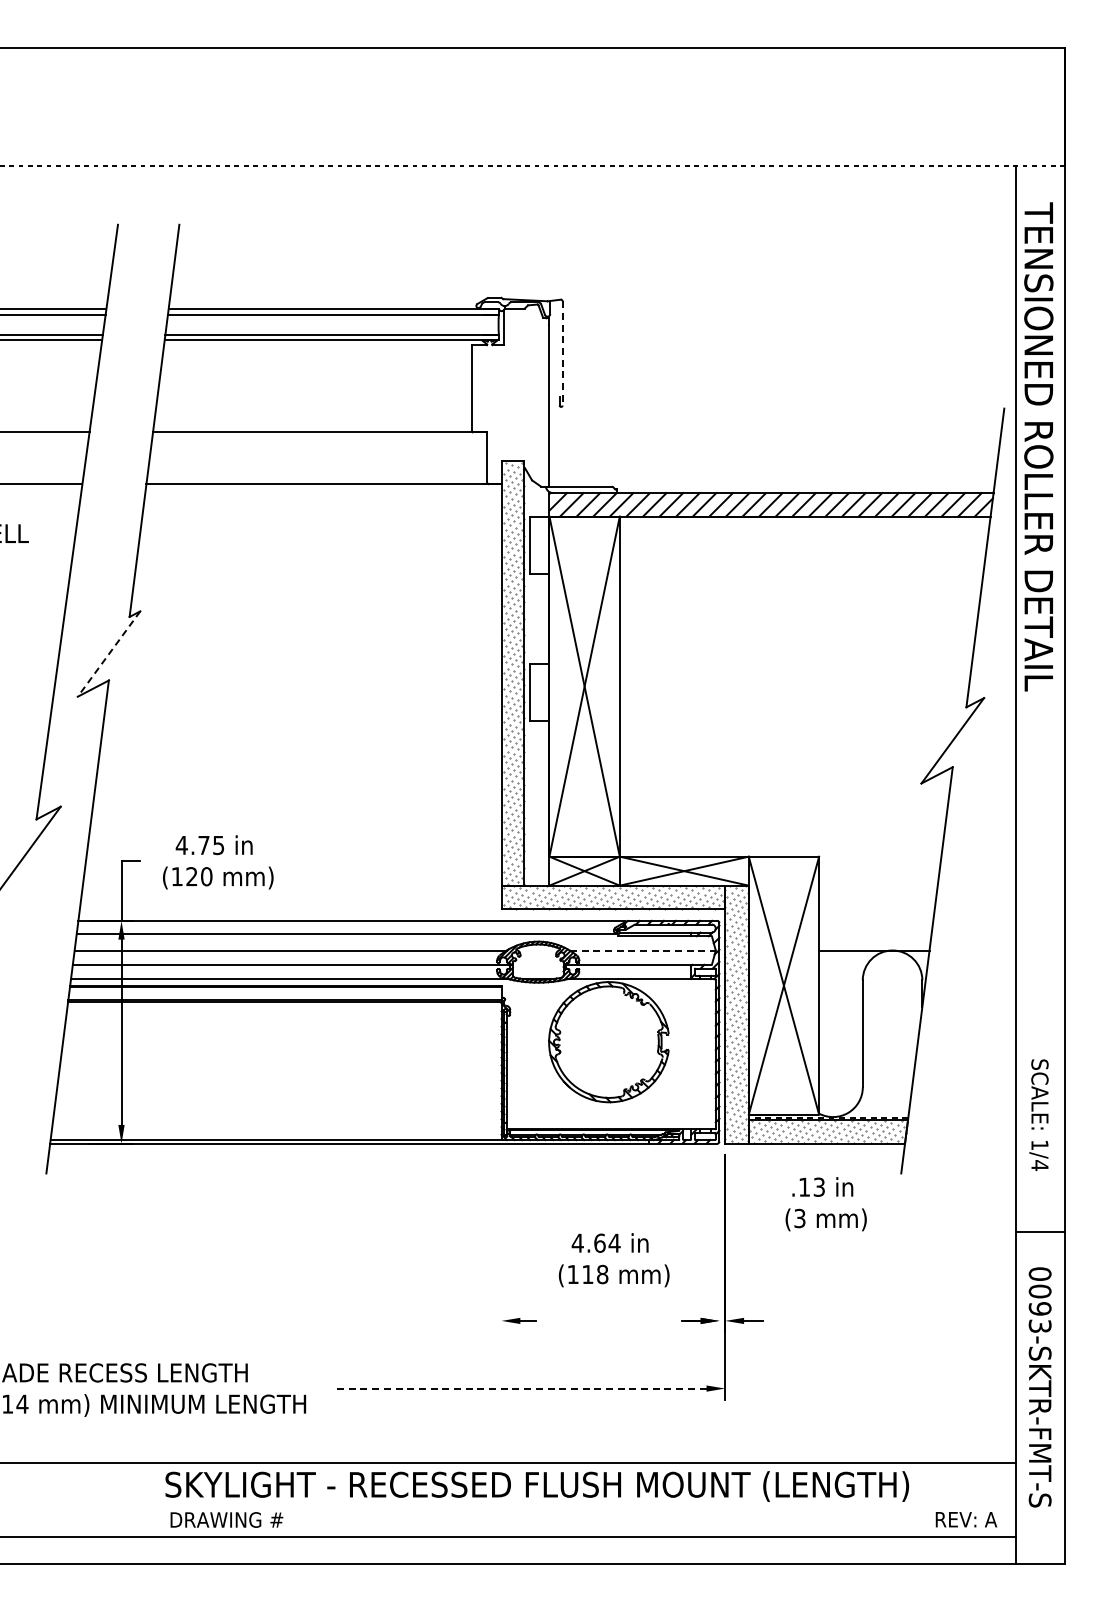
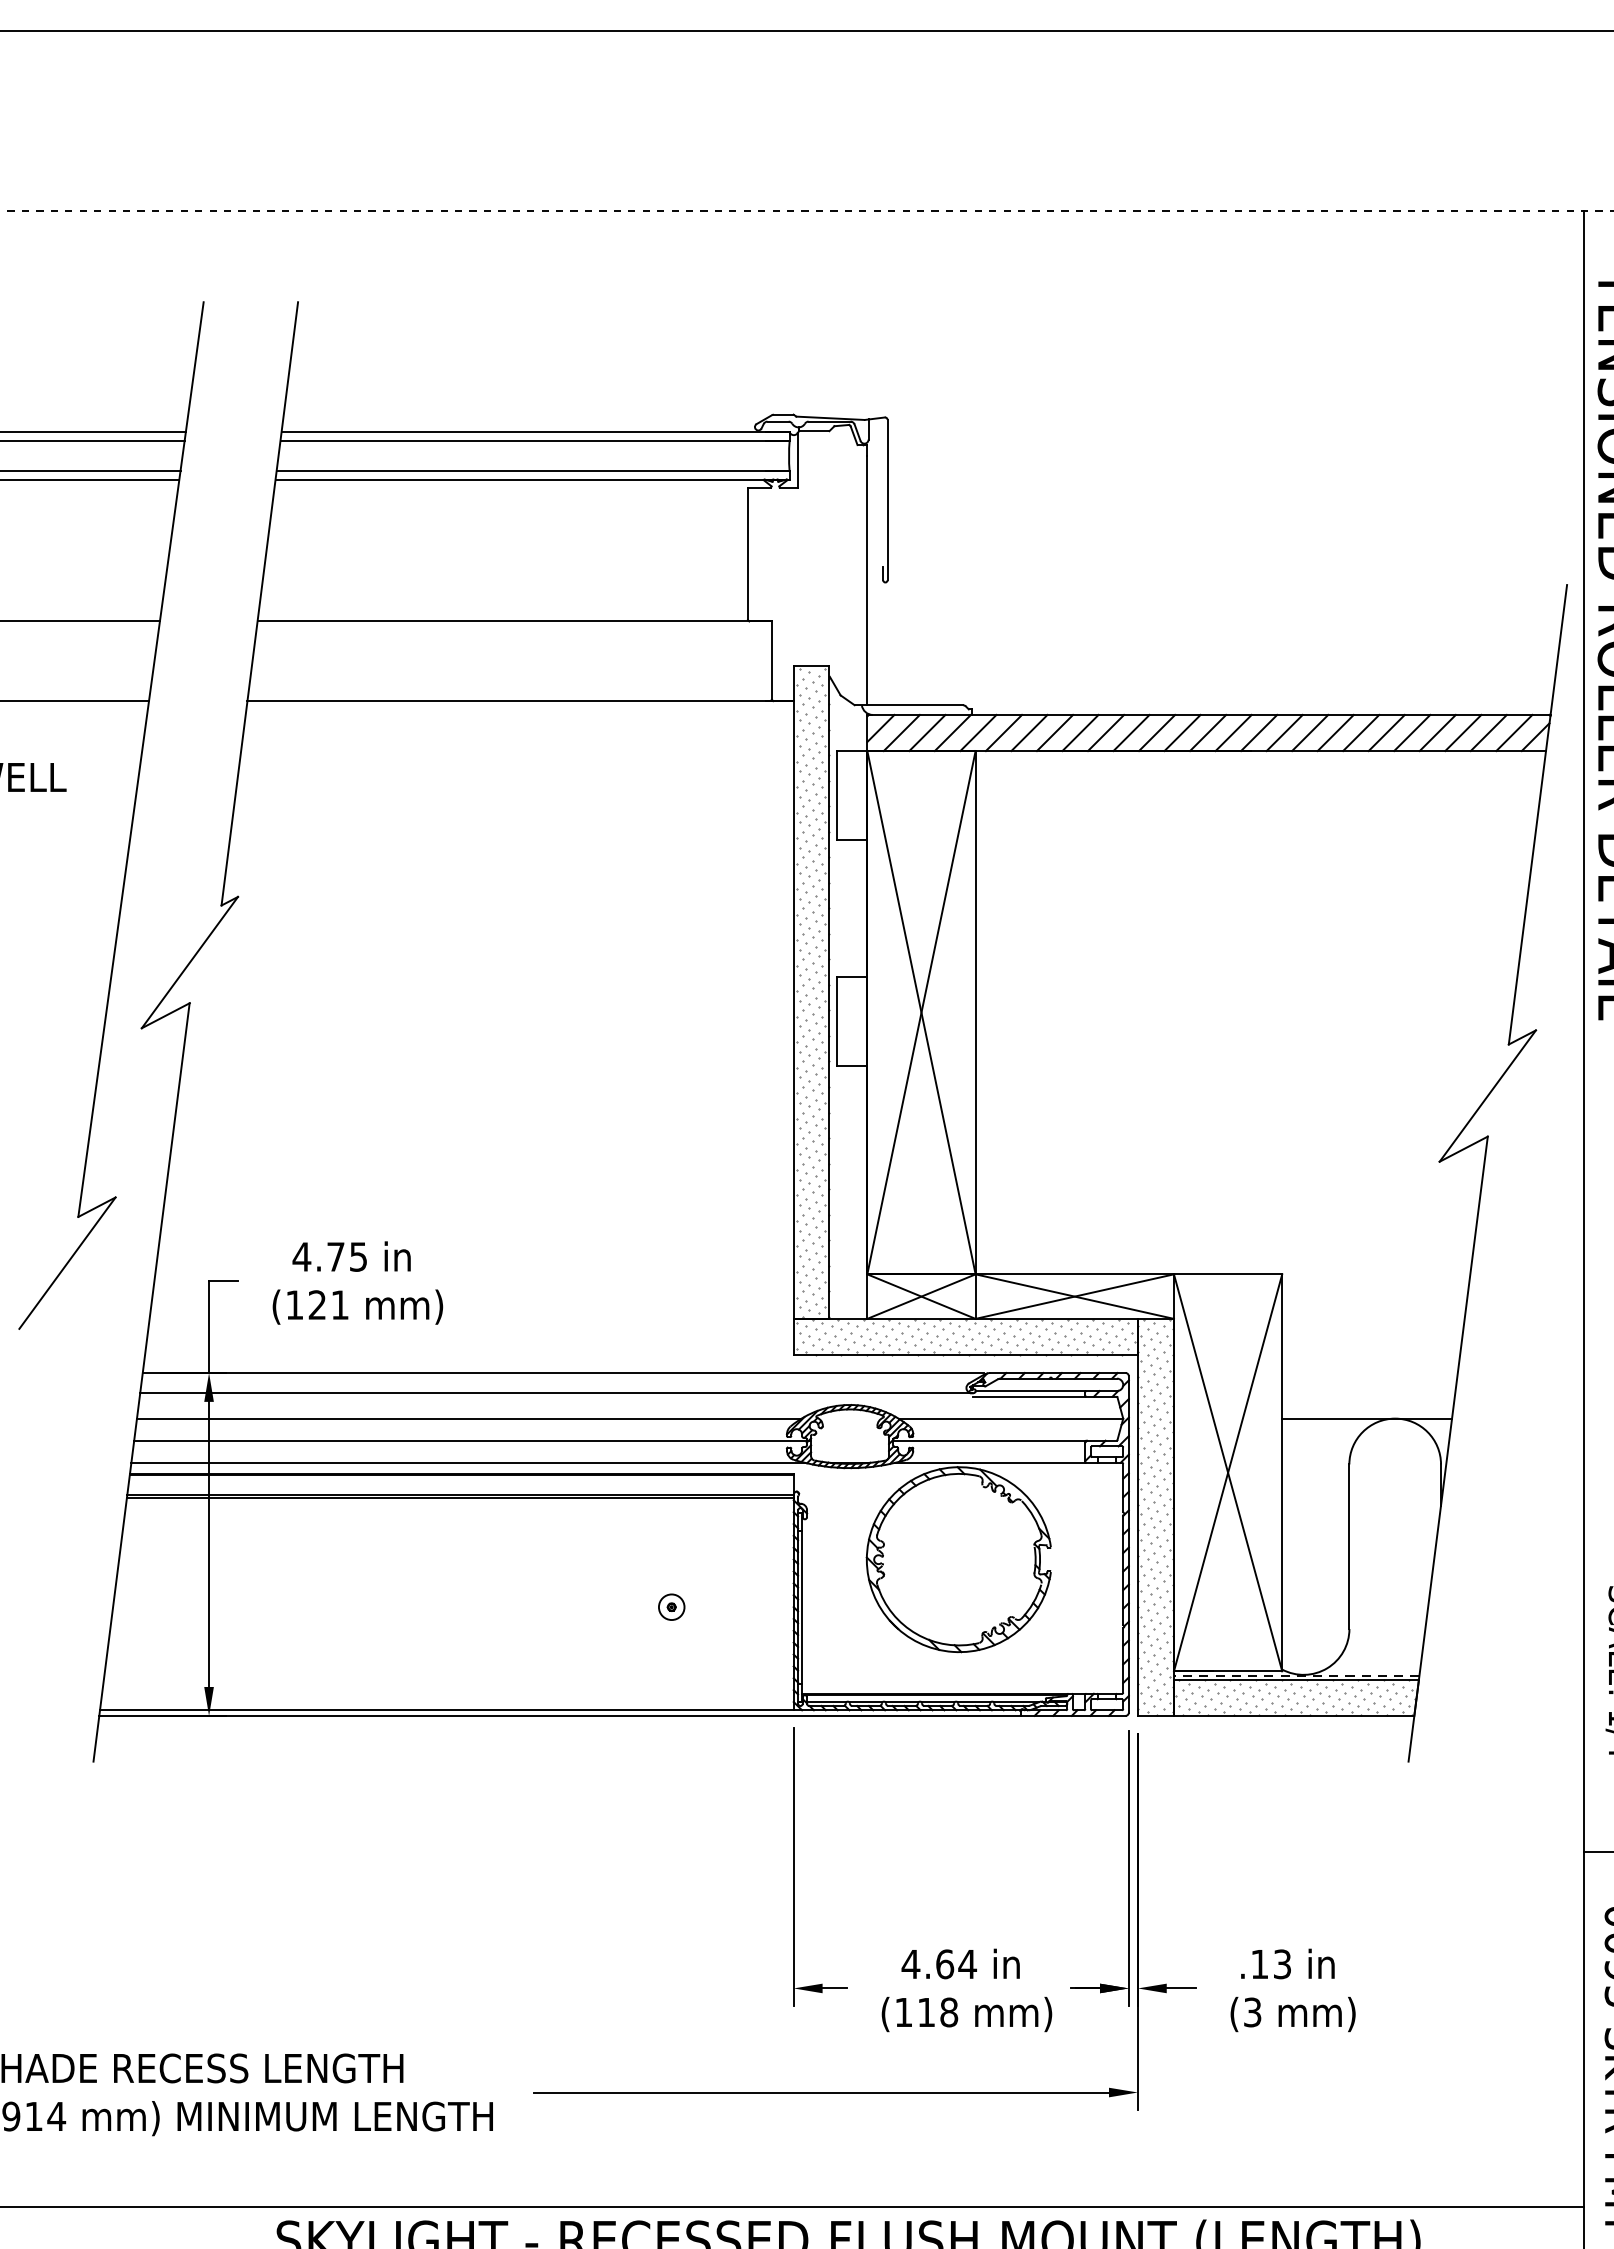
line: (562, 353) -> (887, 500), dashed -> solid
line: (109, 654) -> (190, 963), dashed -> solid
text: (206, 876) -> (339, 1304), (120 -> (121
line: (642, 950) -> (1010, 1418), dashed -> solid
part: (422, 1072) -> (672, 1606), added
text: (825, 1204) -> (1292, 1990), moved
line: (501, 1241) -> (793, 1866), added
line: (719, 1242) -> (1128, 1867), added
text: (613, 1260) -> (965, 1990), moved
line: (519, 1388) -> (821, 2092), dashed -> solid

